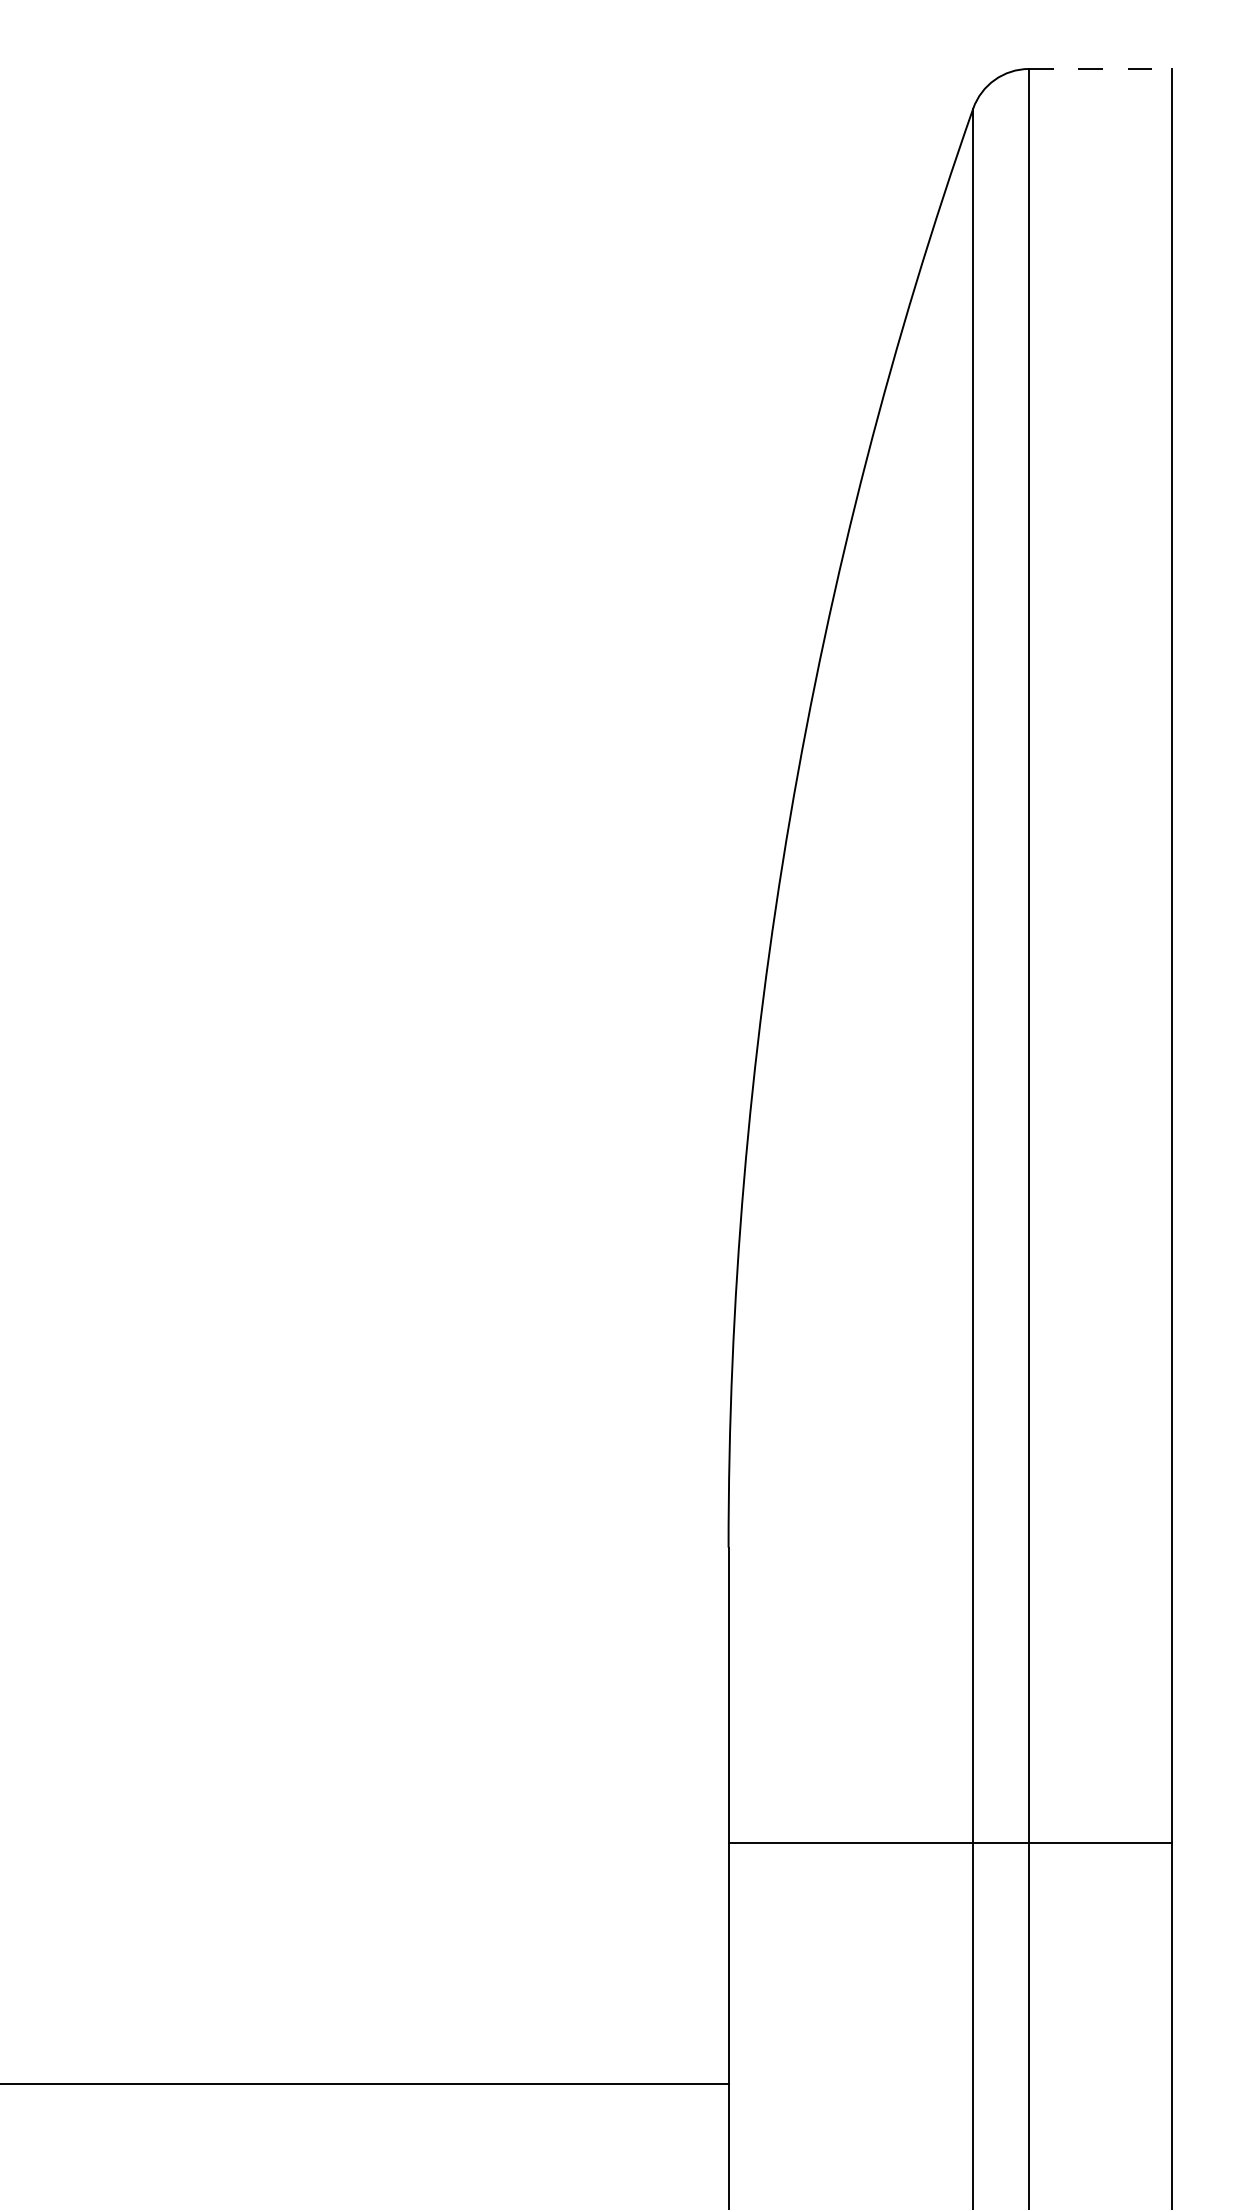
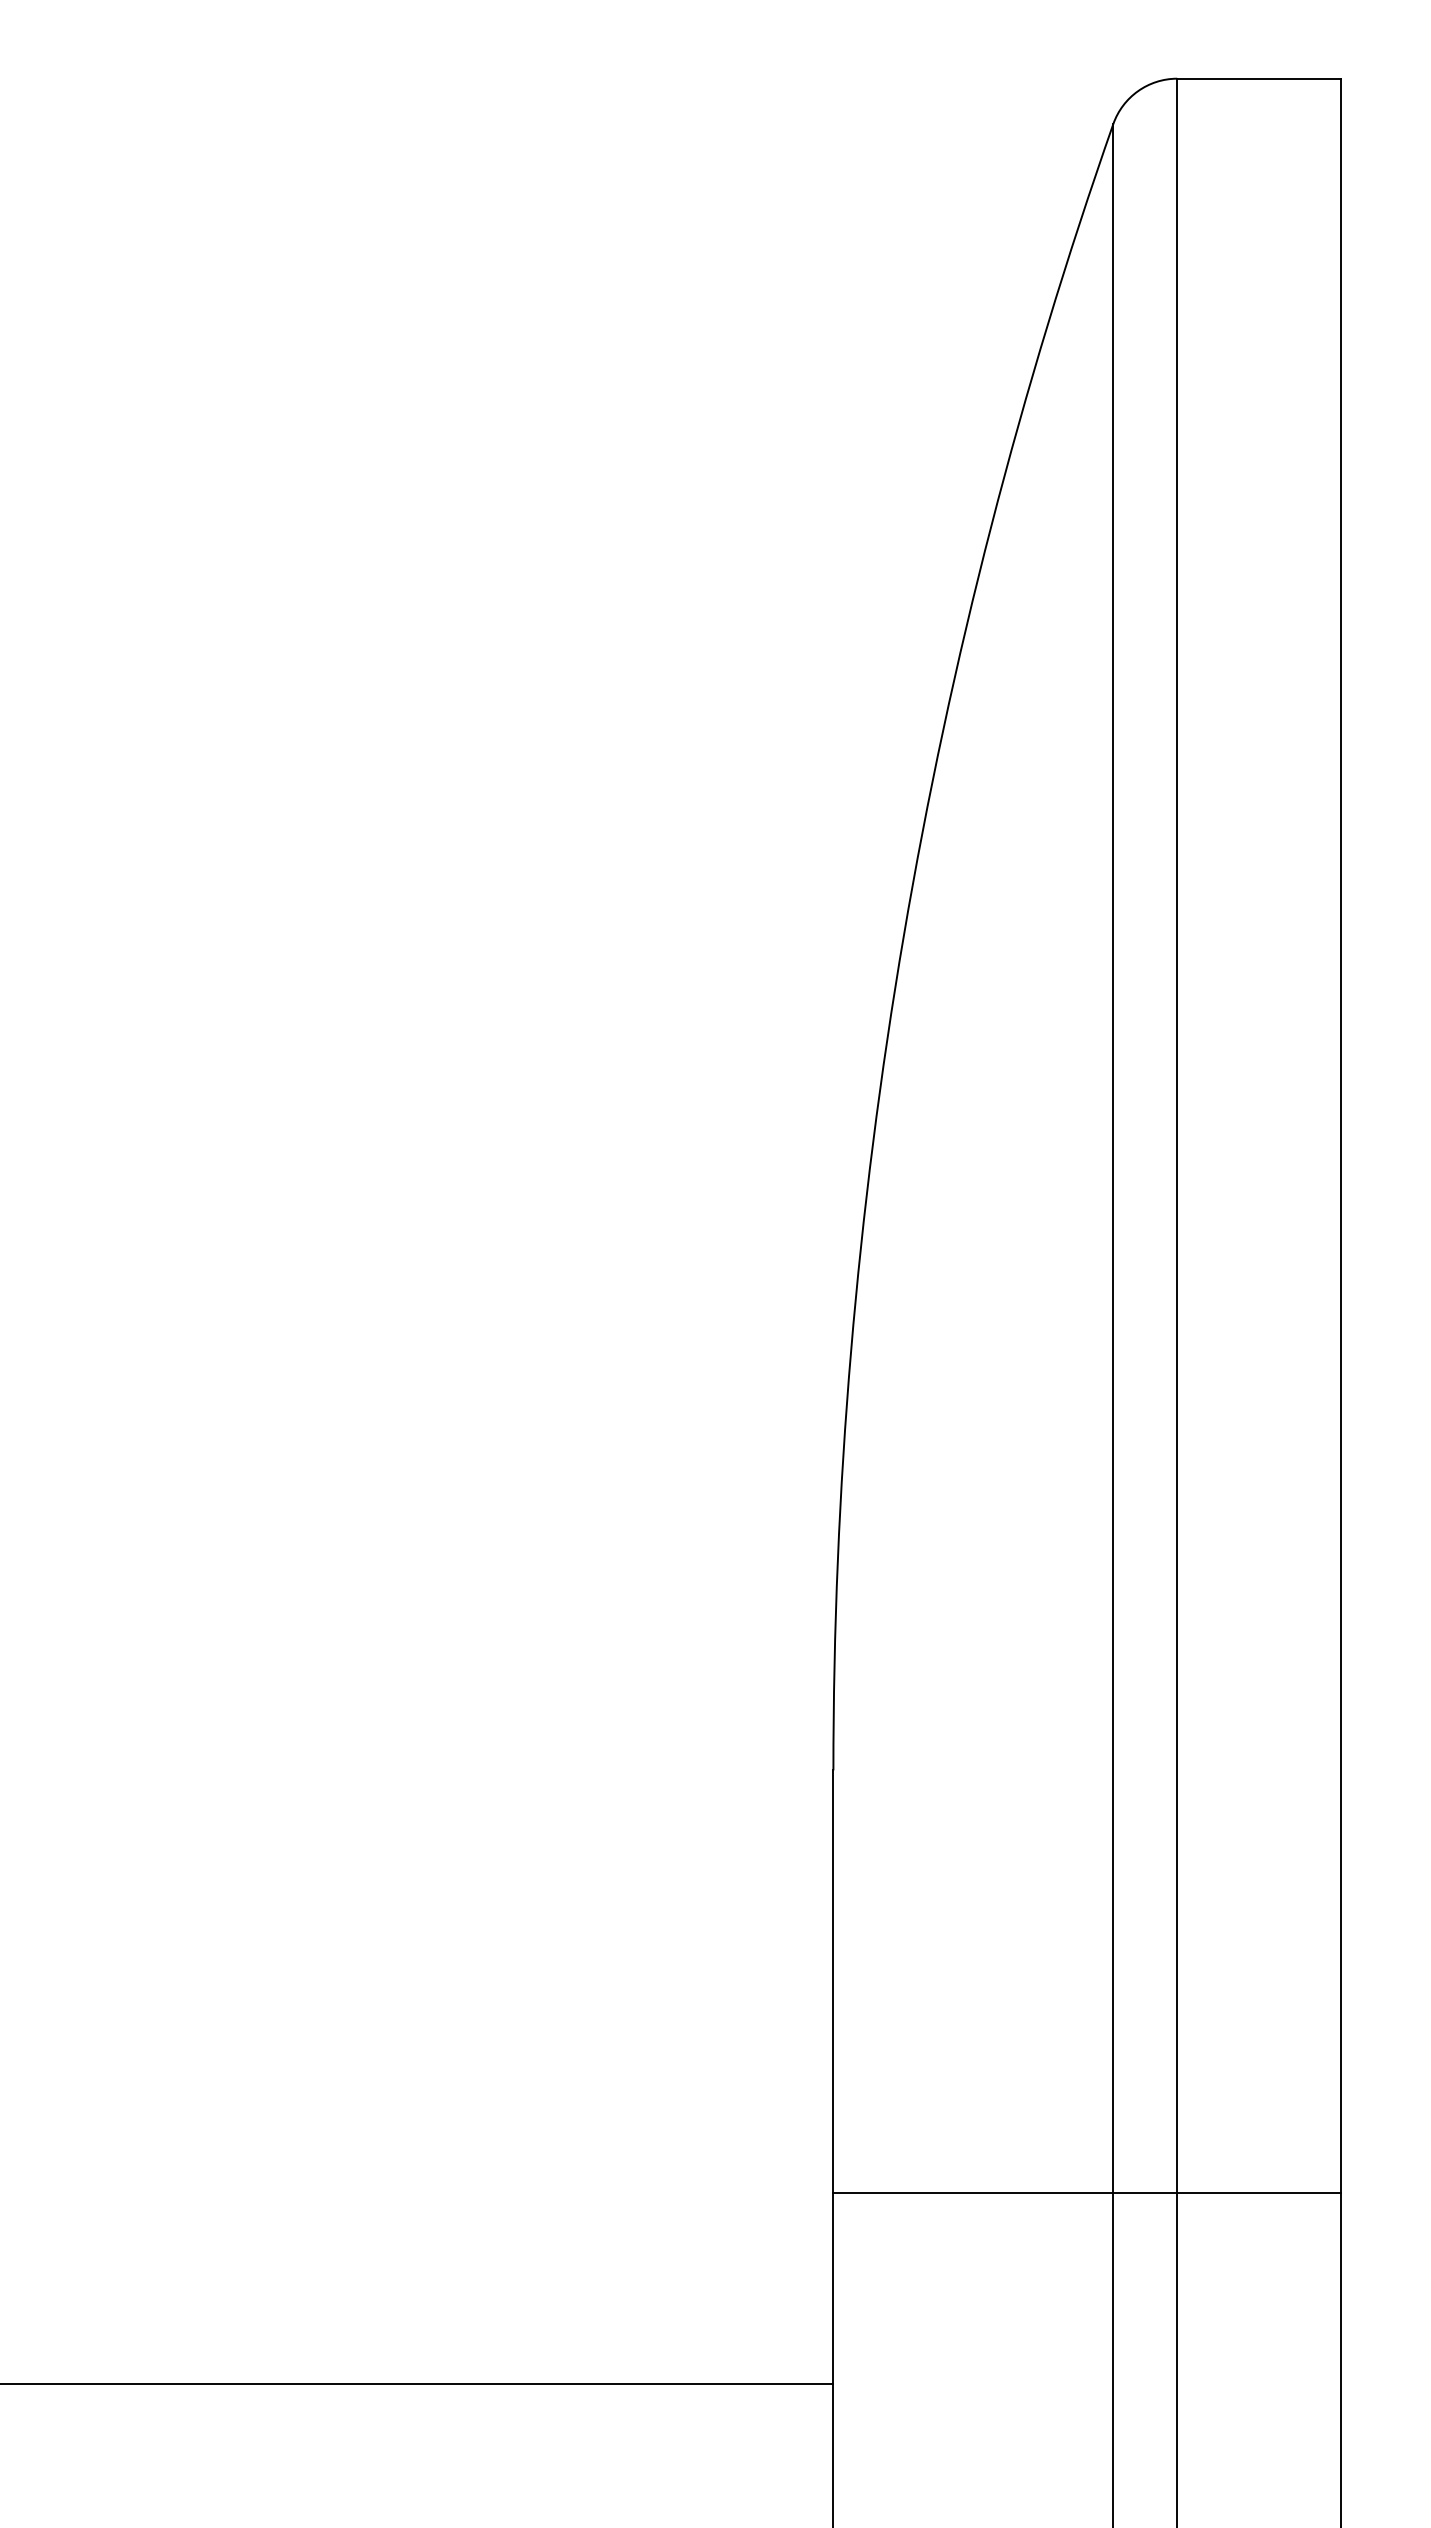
line: (1100, 69) -> (1258, 79), dashed -> solid
line: (950, 1843) -> (1087, 2193), moved

